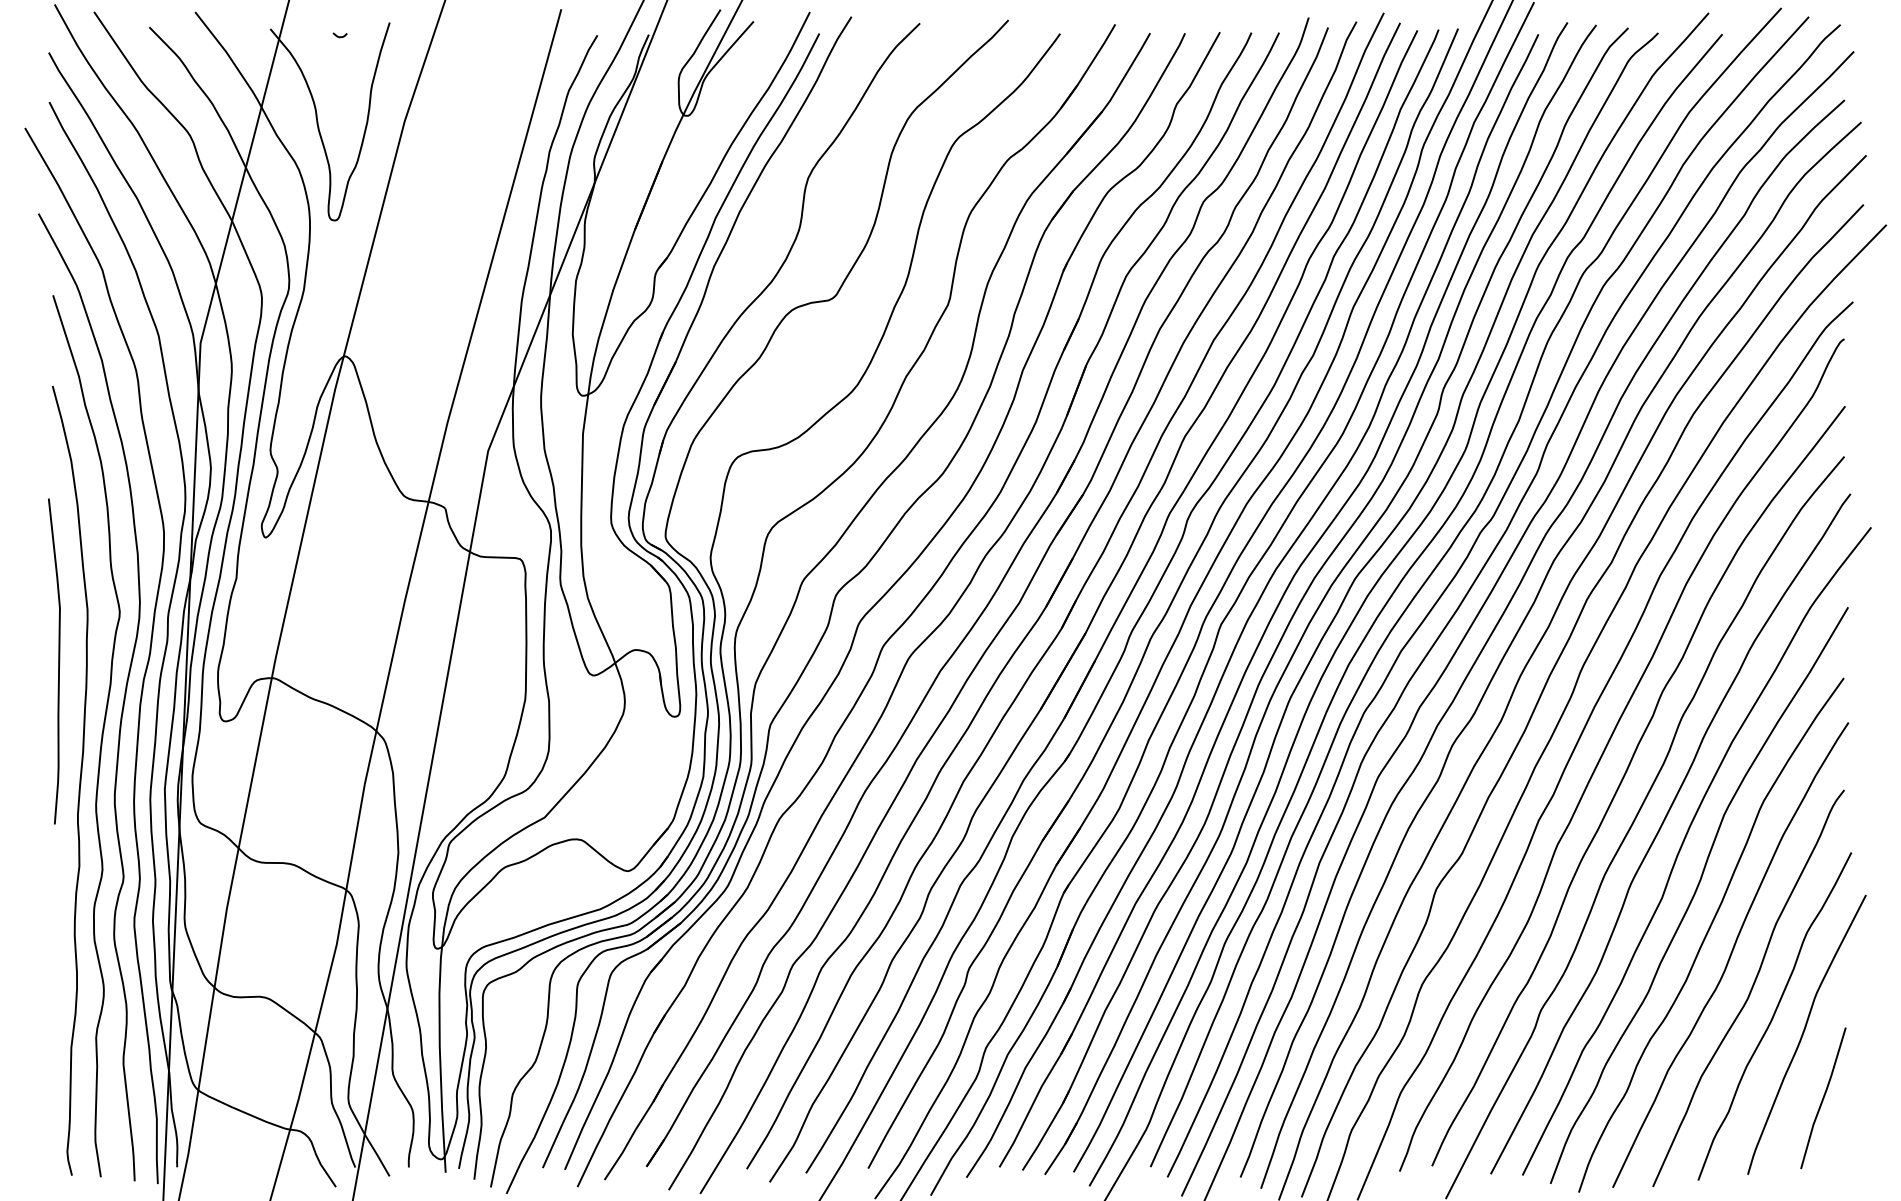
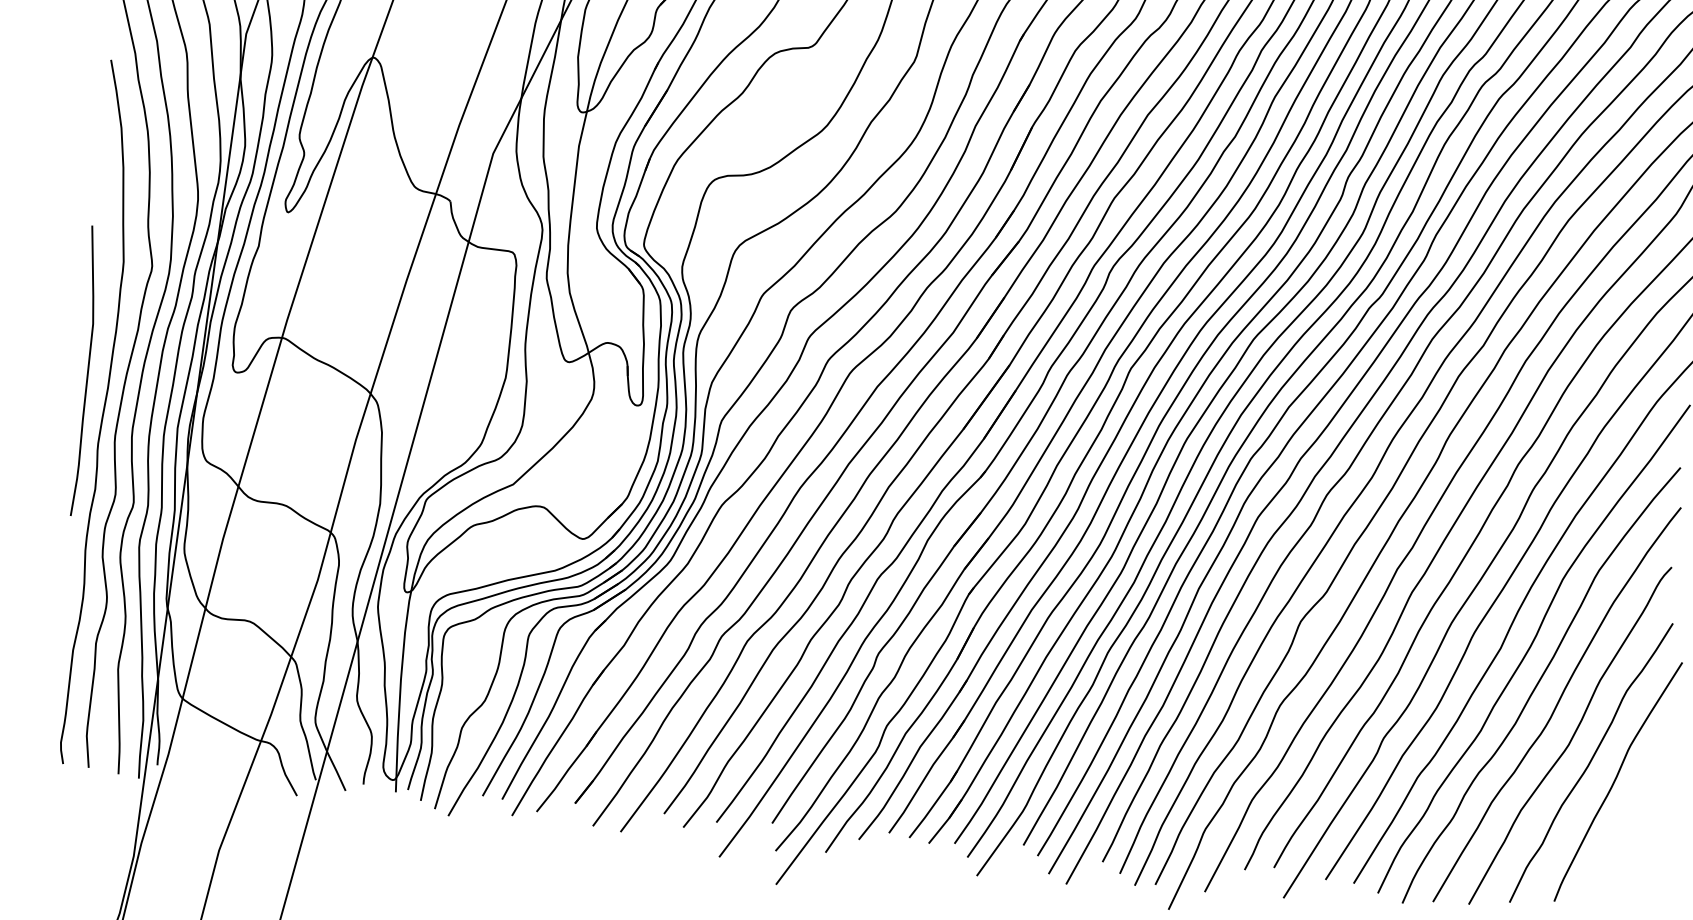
curve: (58, 661) -> (87, 371), moved
line: (1823, 1098) -> (1627, 839), removed

